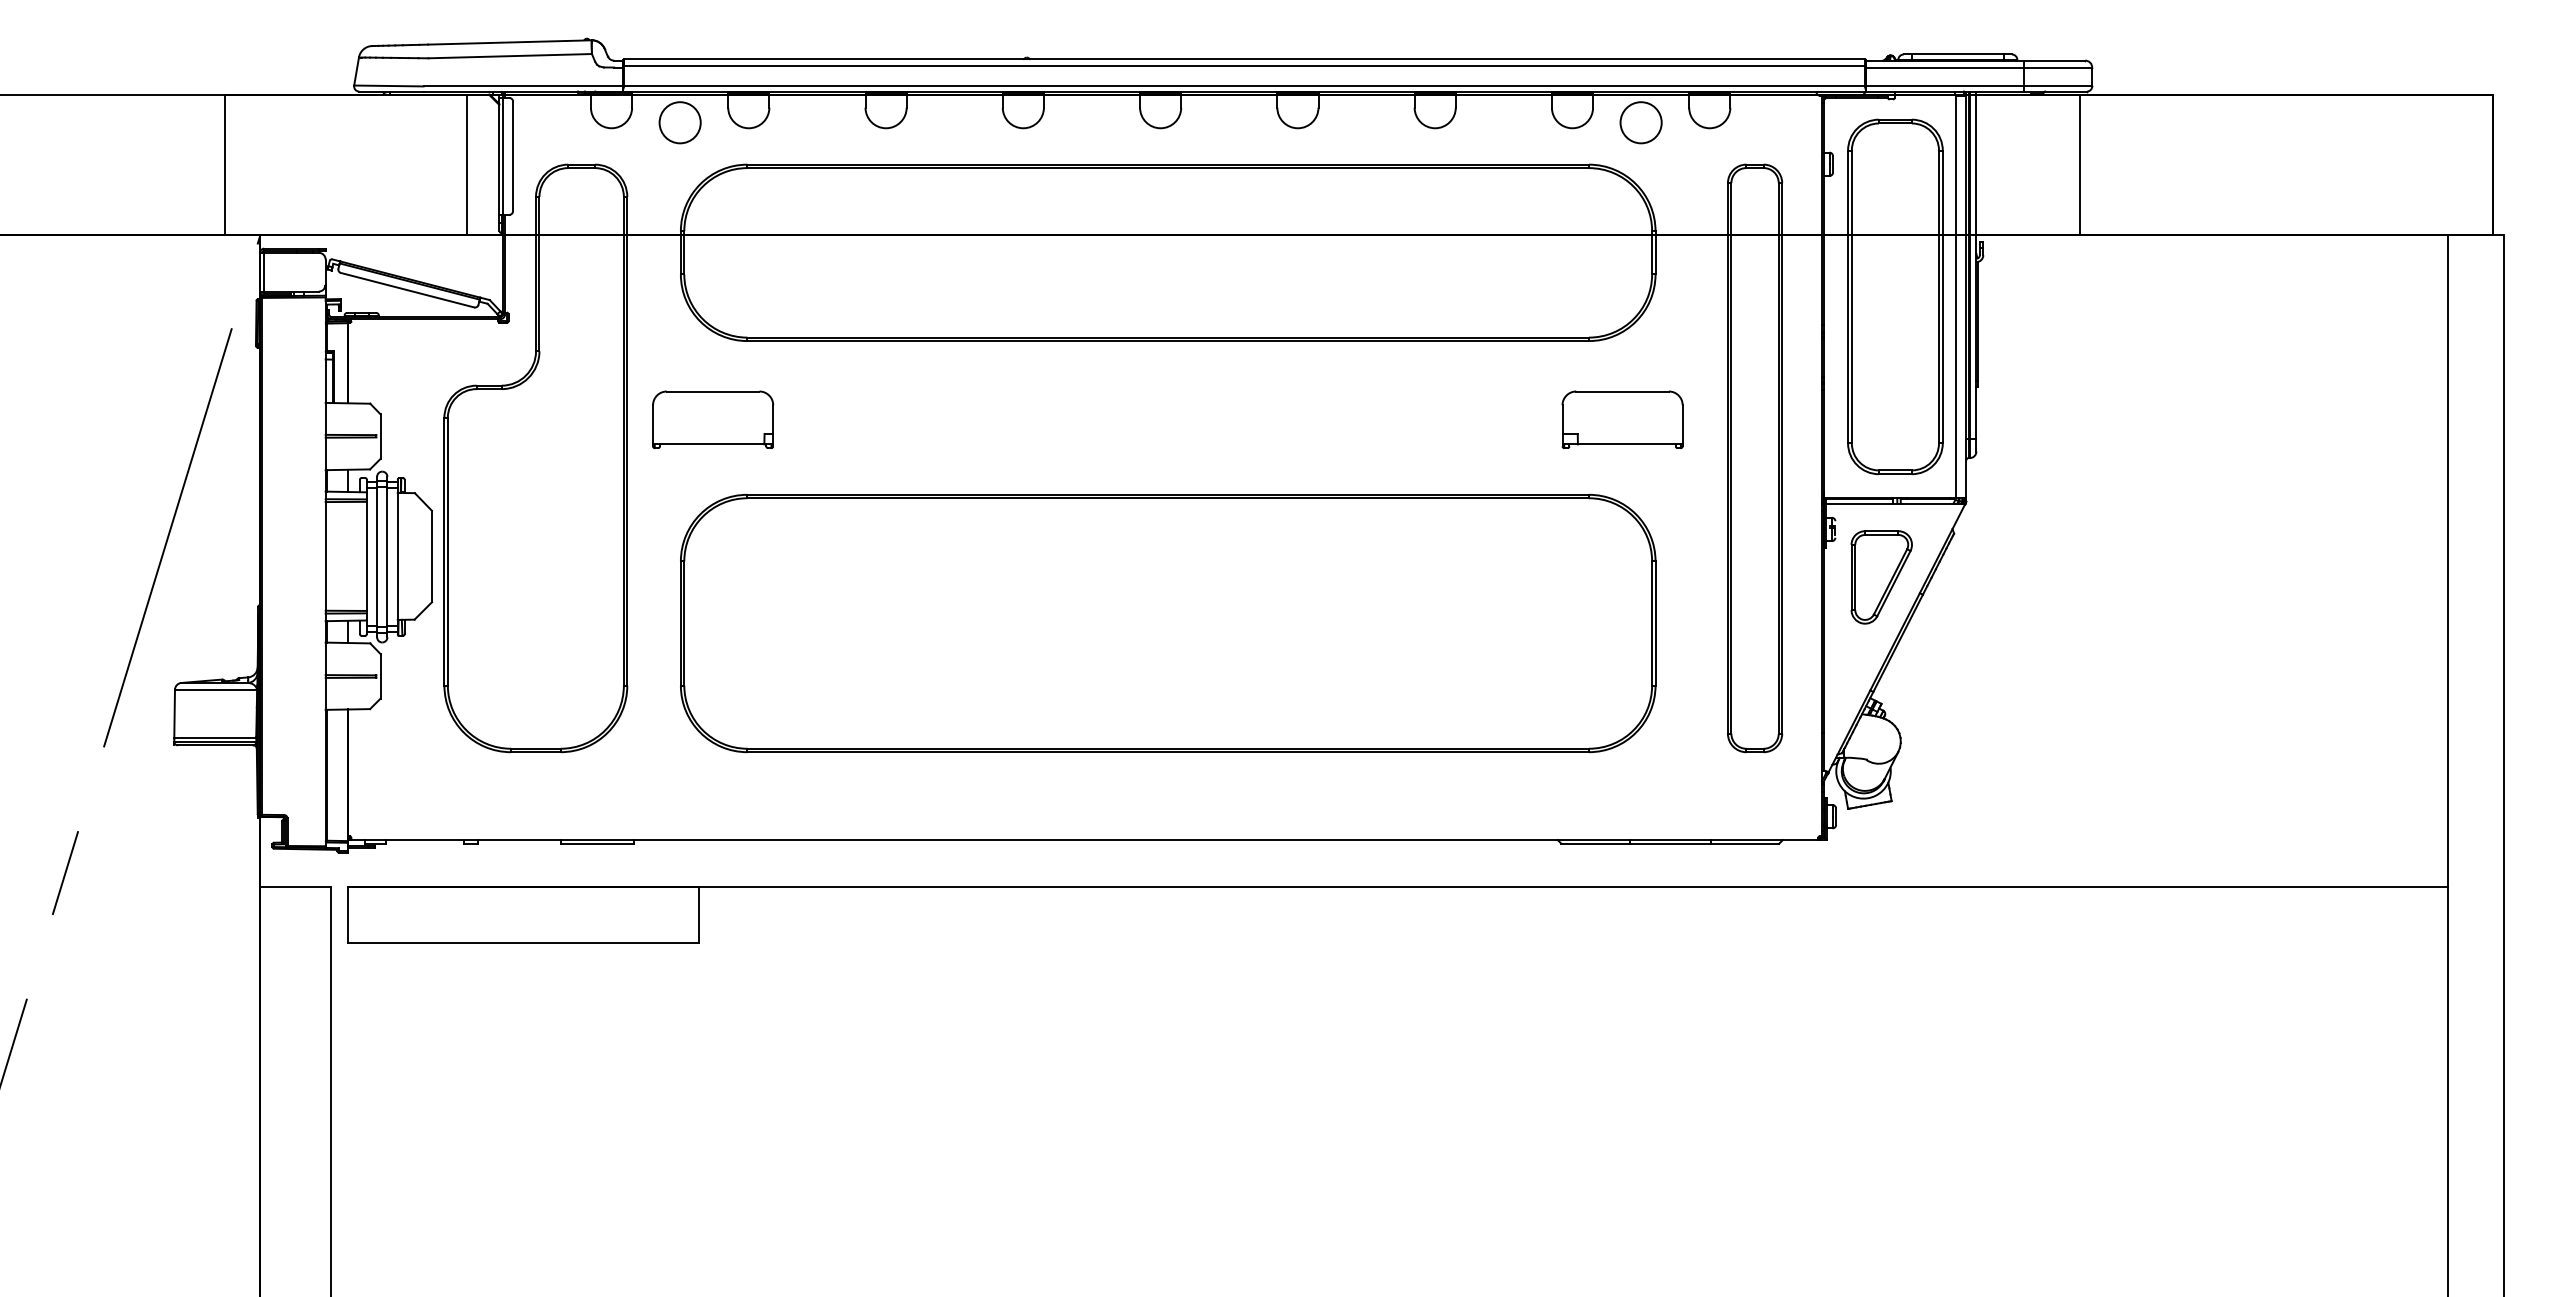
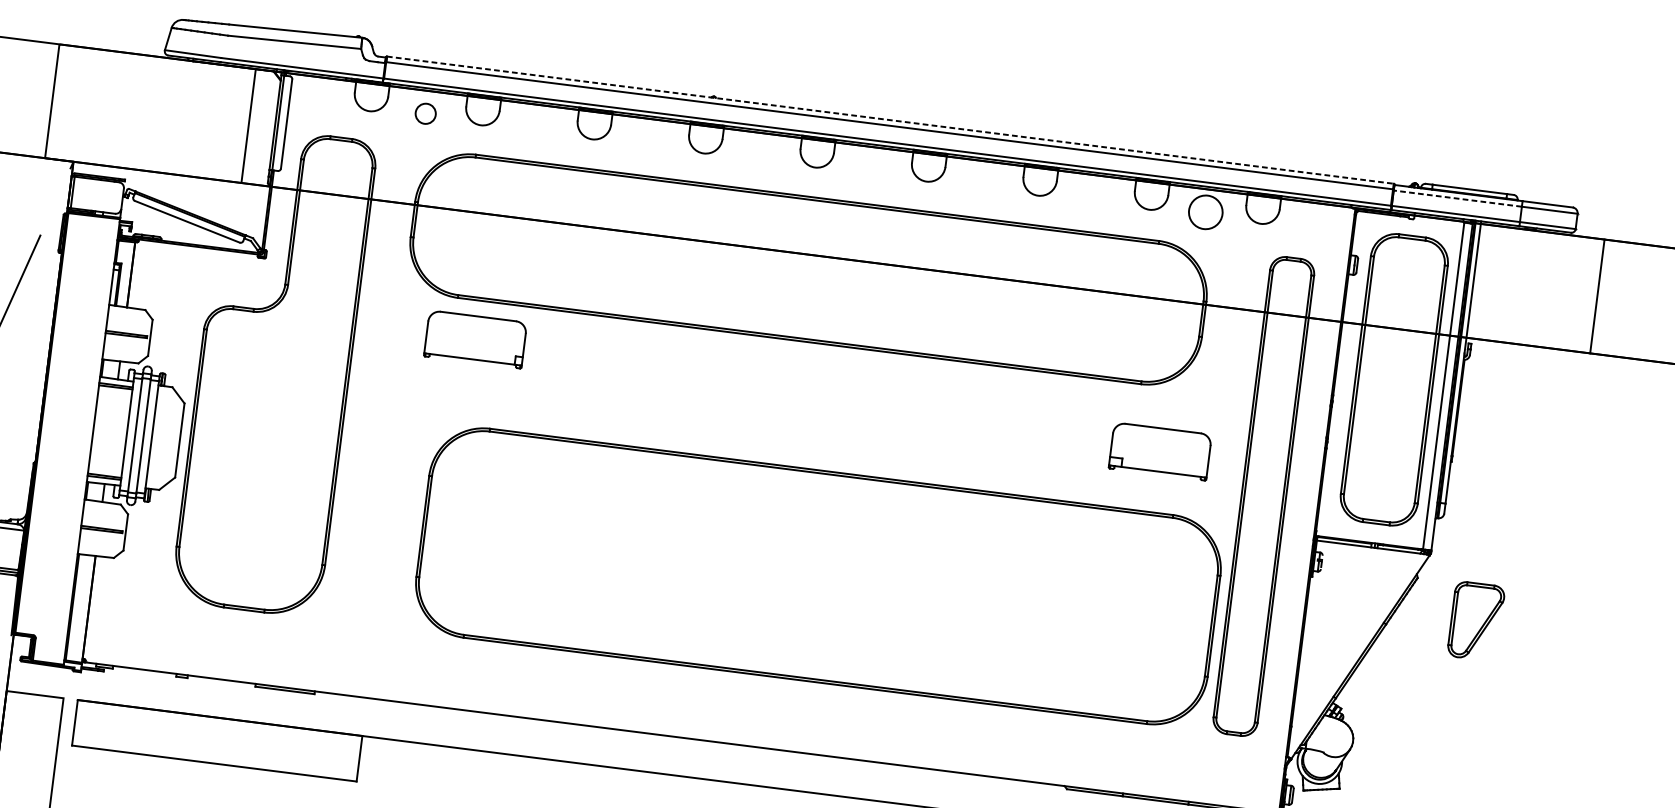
line: (1244, 59) -> (890, 120), solid -> dashed
line: (1944, 67) -> (1457, 198), solid -> dashed
circle: (679, 122) -> (425, 113), size x0.6
line: (2079, 164) -> (1597, 296), moved
part: (713, 419) -> (475, 339), moved
part: (1881, 577) -> (1476, 621), moved
part: (1168, 623) -> (818, 576), moved

